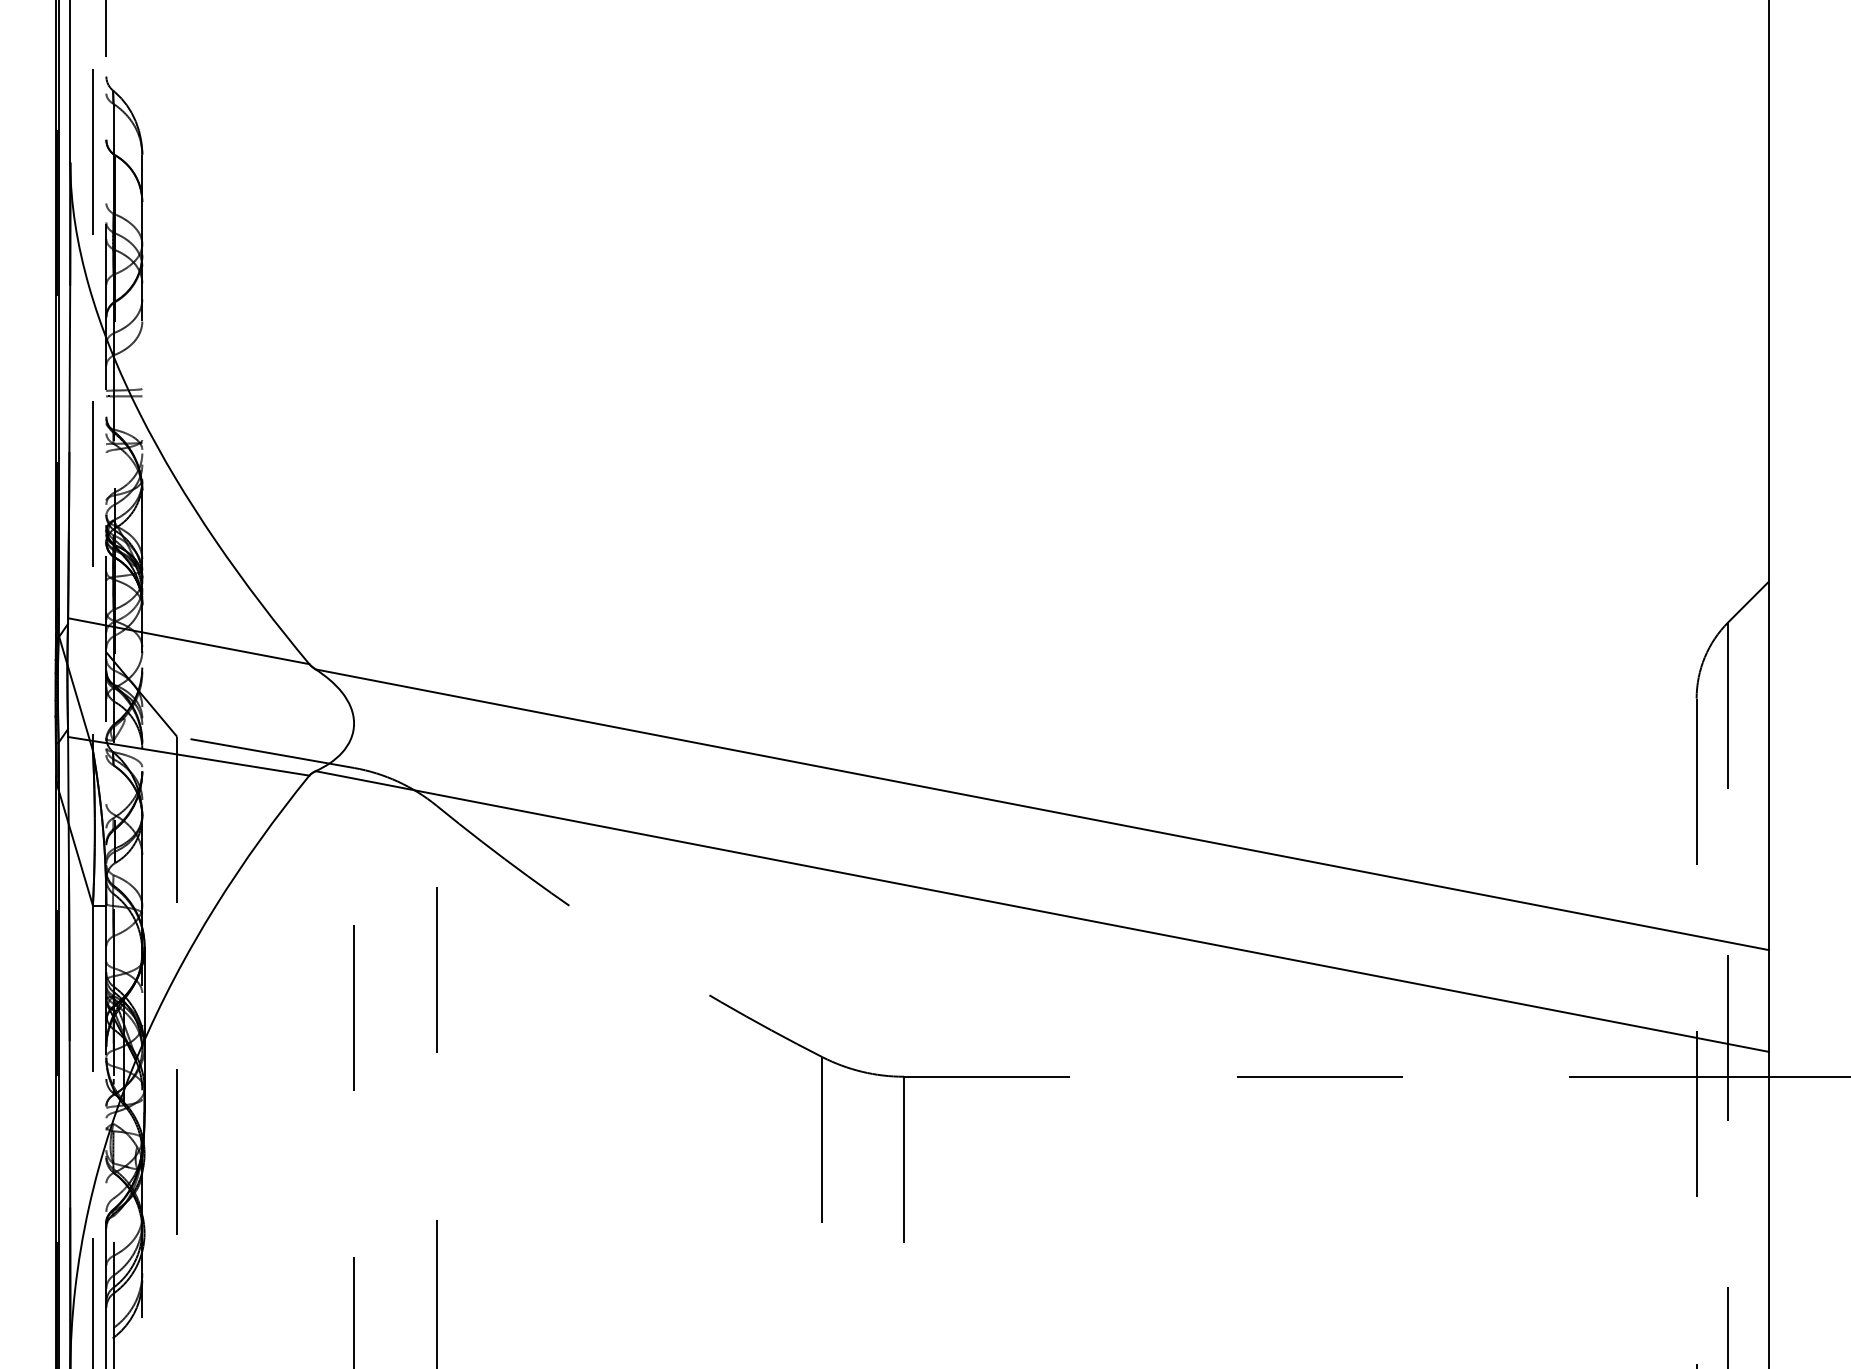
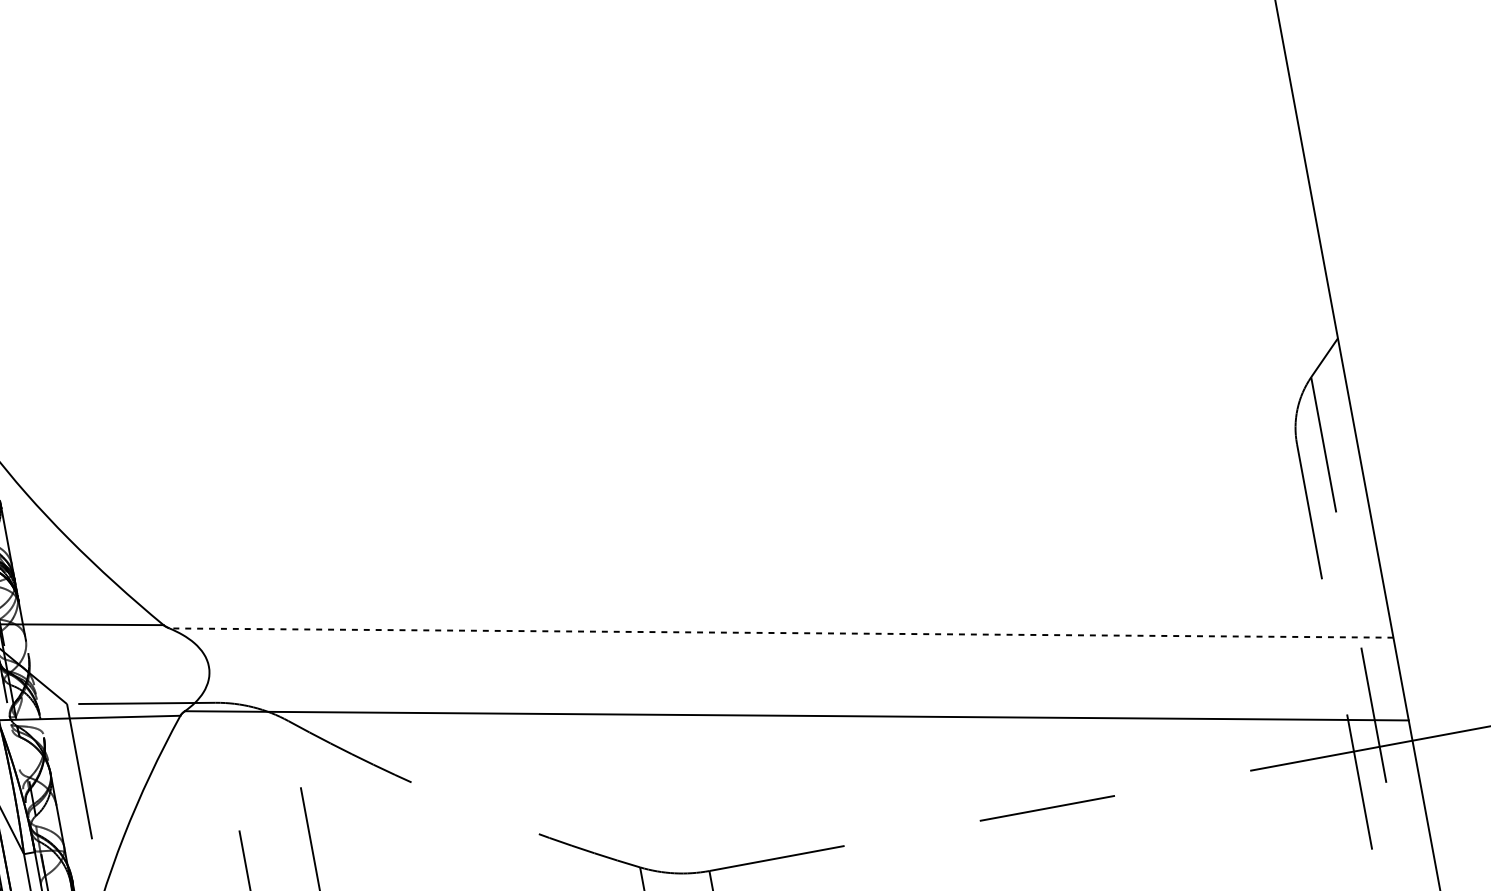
line: (1042, 809) -> (781, 632), solid -> dashed

